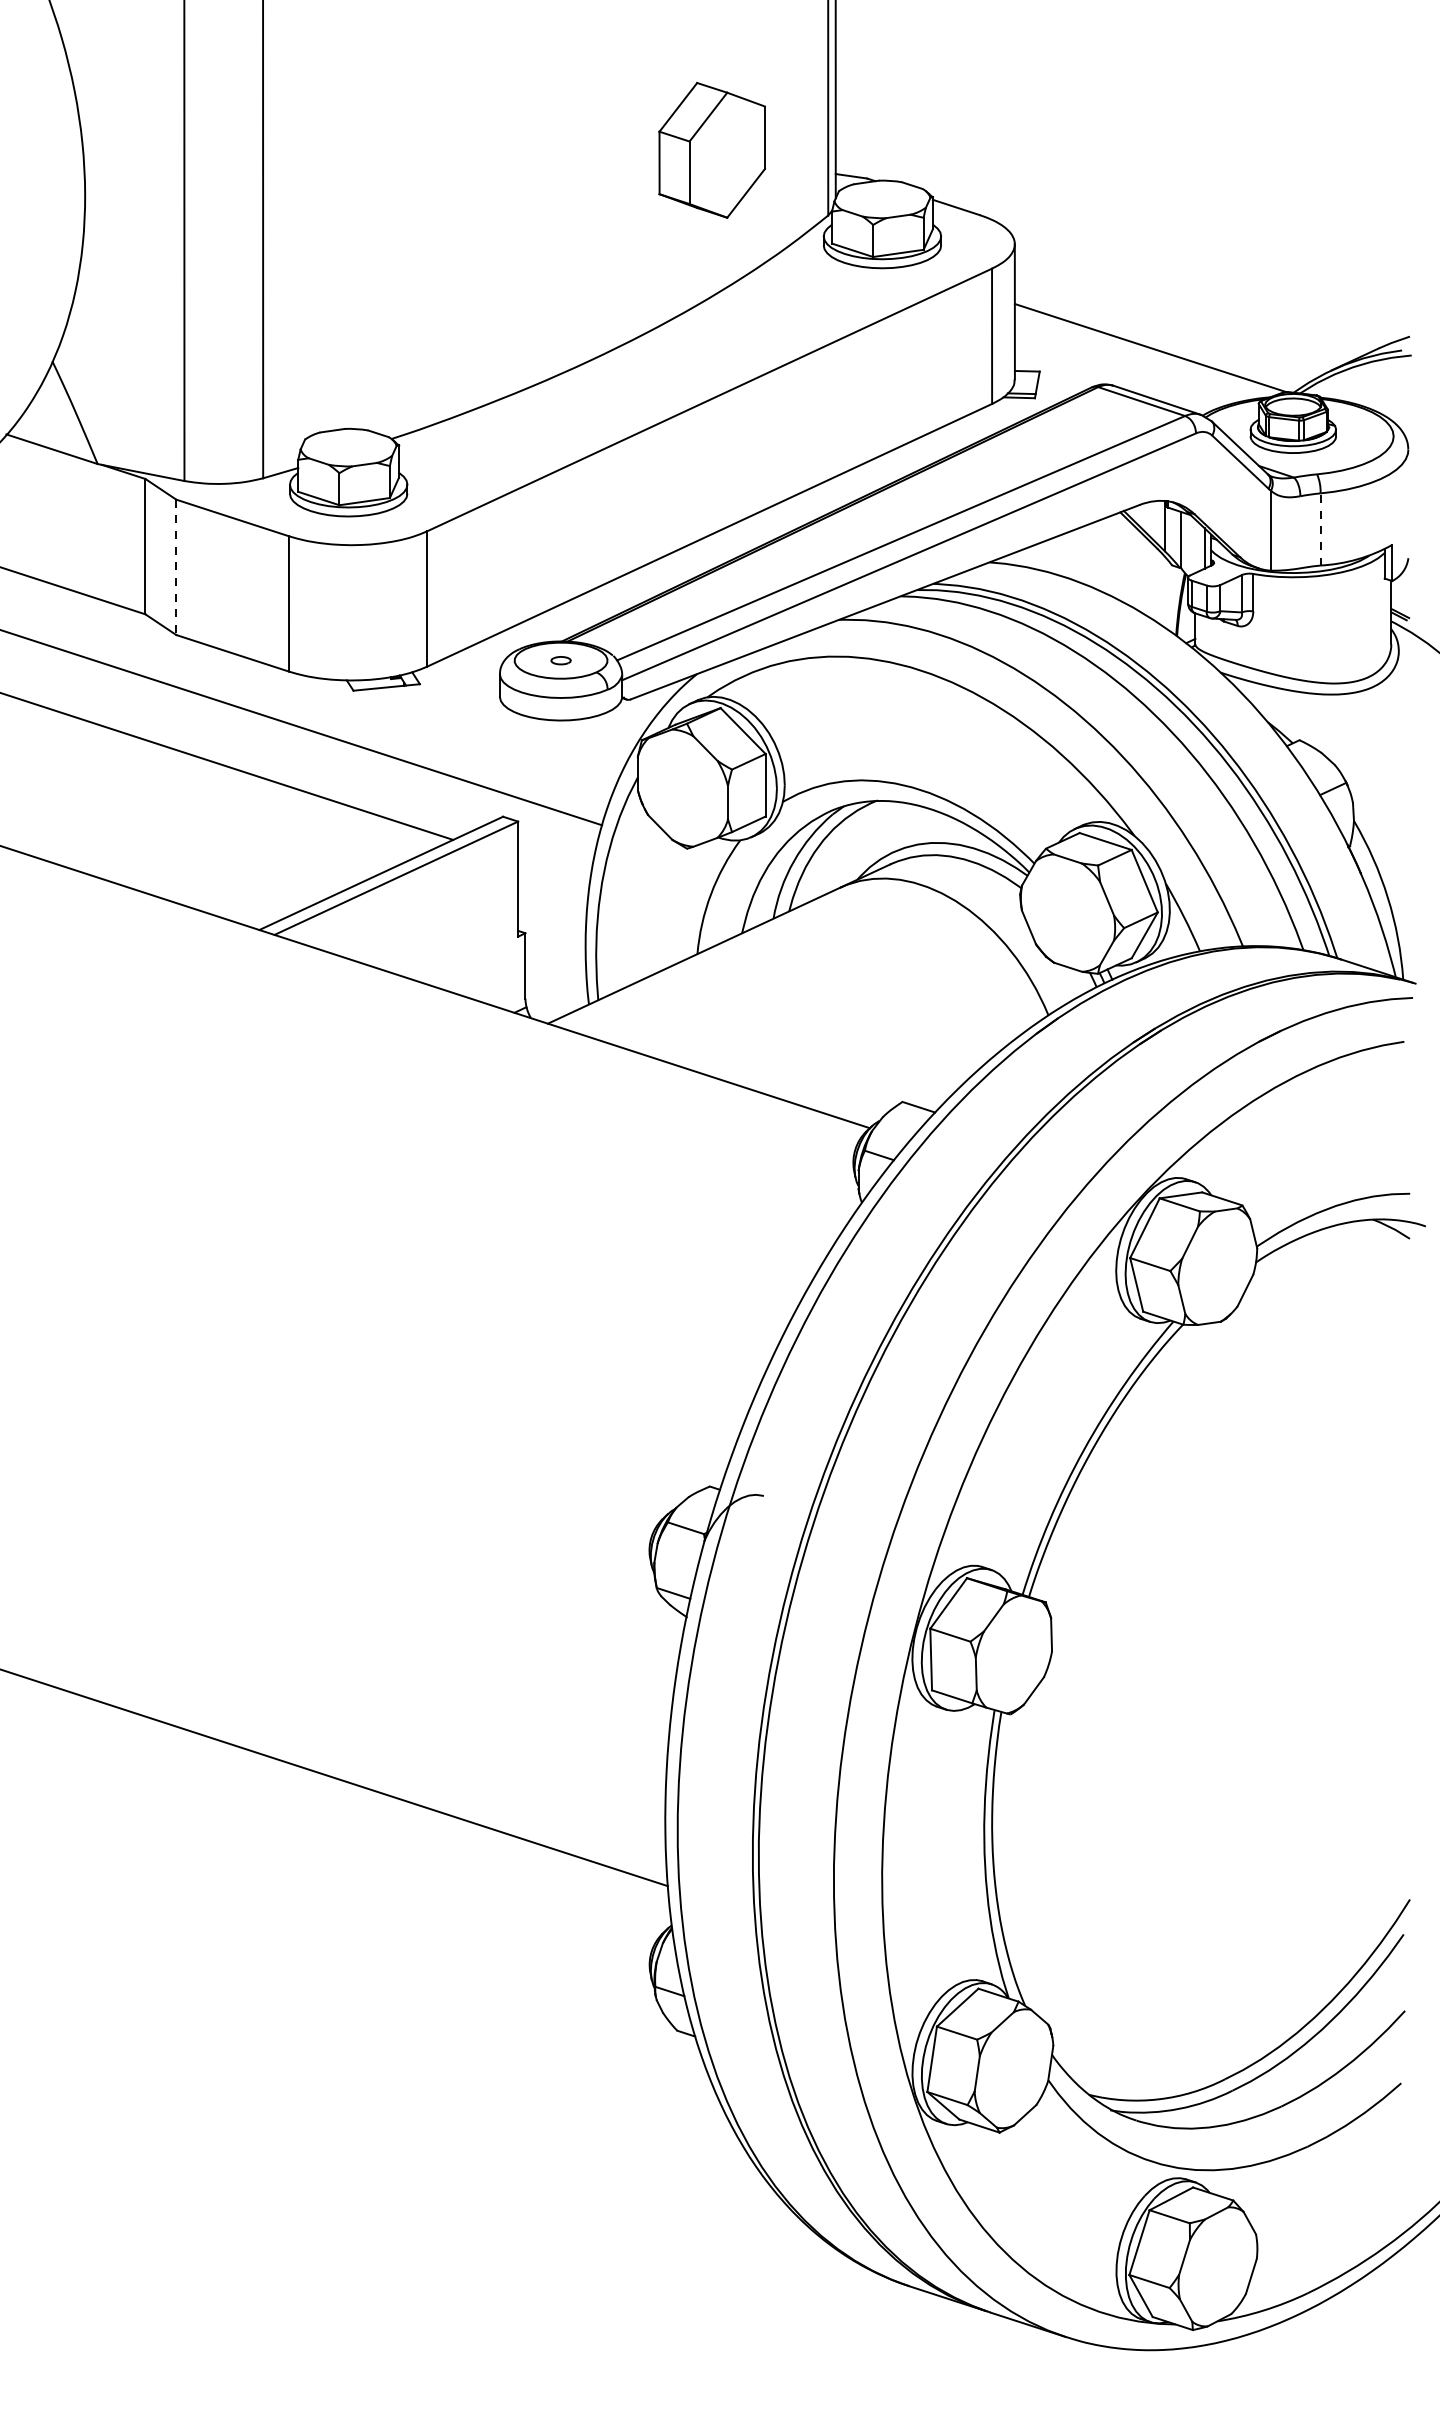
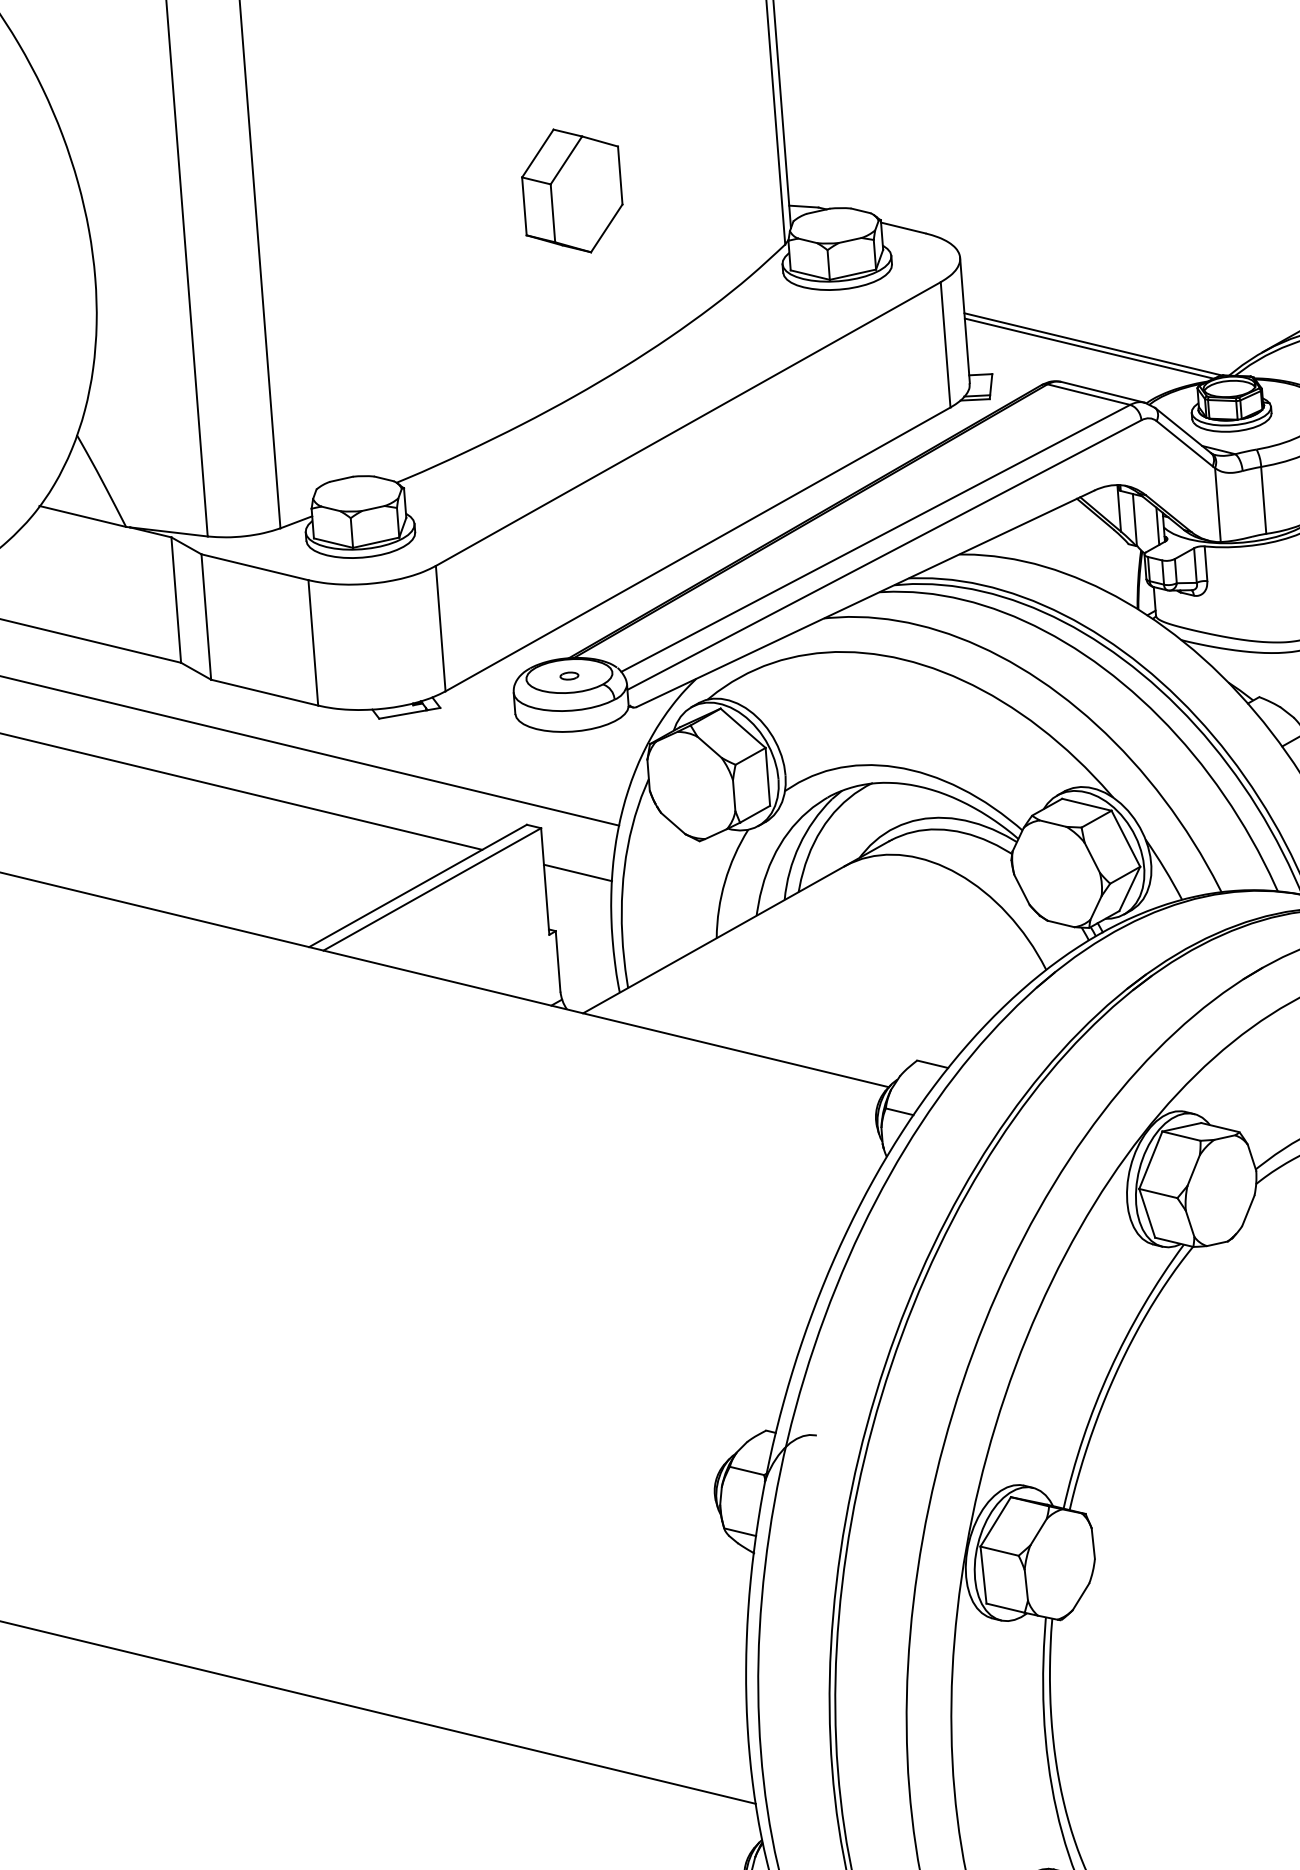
part: (711, 150) -> (571, 191), moved
line: (1145, 351) -> (1088, 347), added
line: (1320, 529) -> (1263, 500), dashed -> solid
line: (176, 567) -> (206, 617), dashed -> solid
line: (553, 872) -> (577, 872), added

